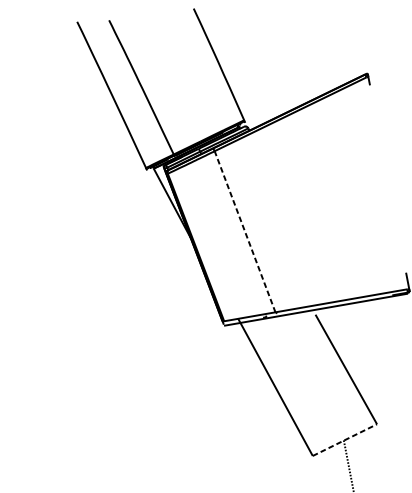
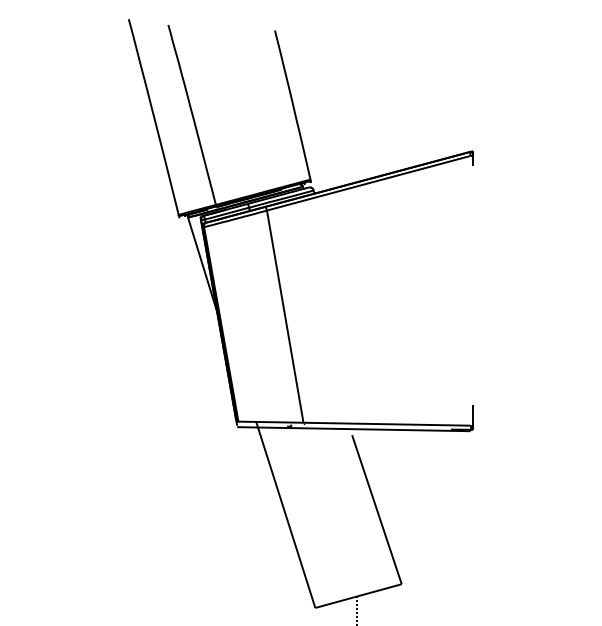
line: (245, 231) -> (285, 316), dashed -> solid
line: (344, 440) -> (358, 596), dashed -> solid

